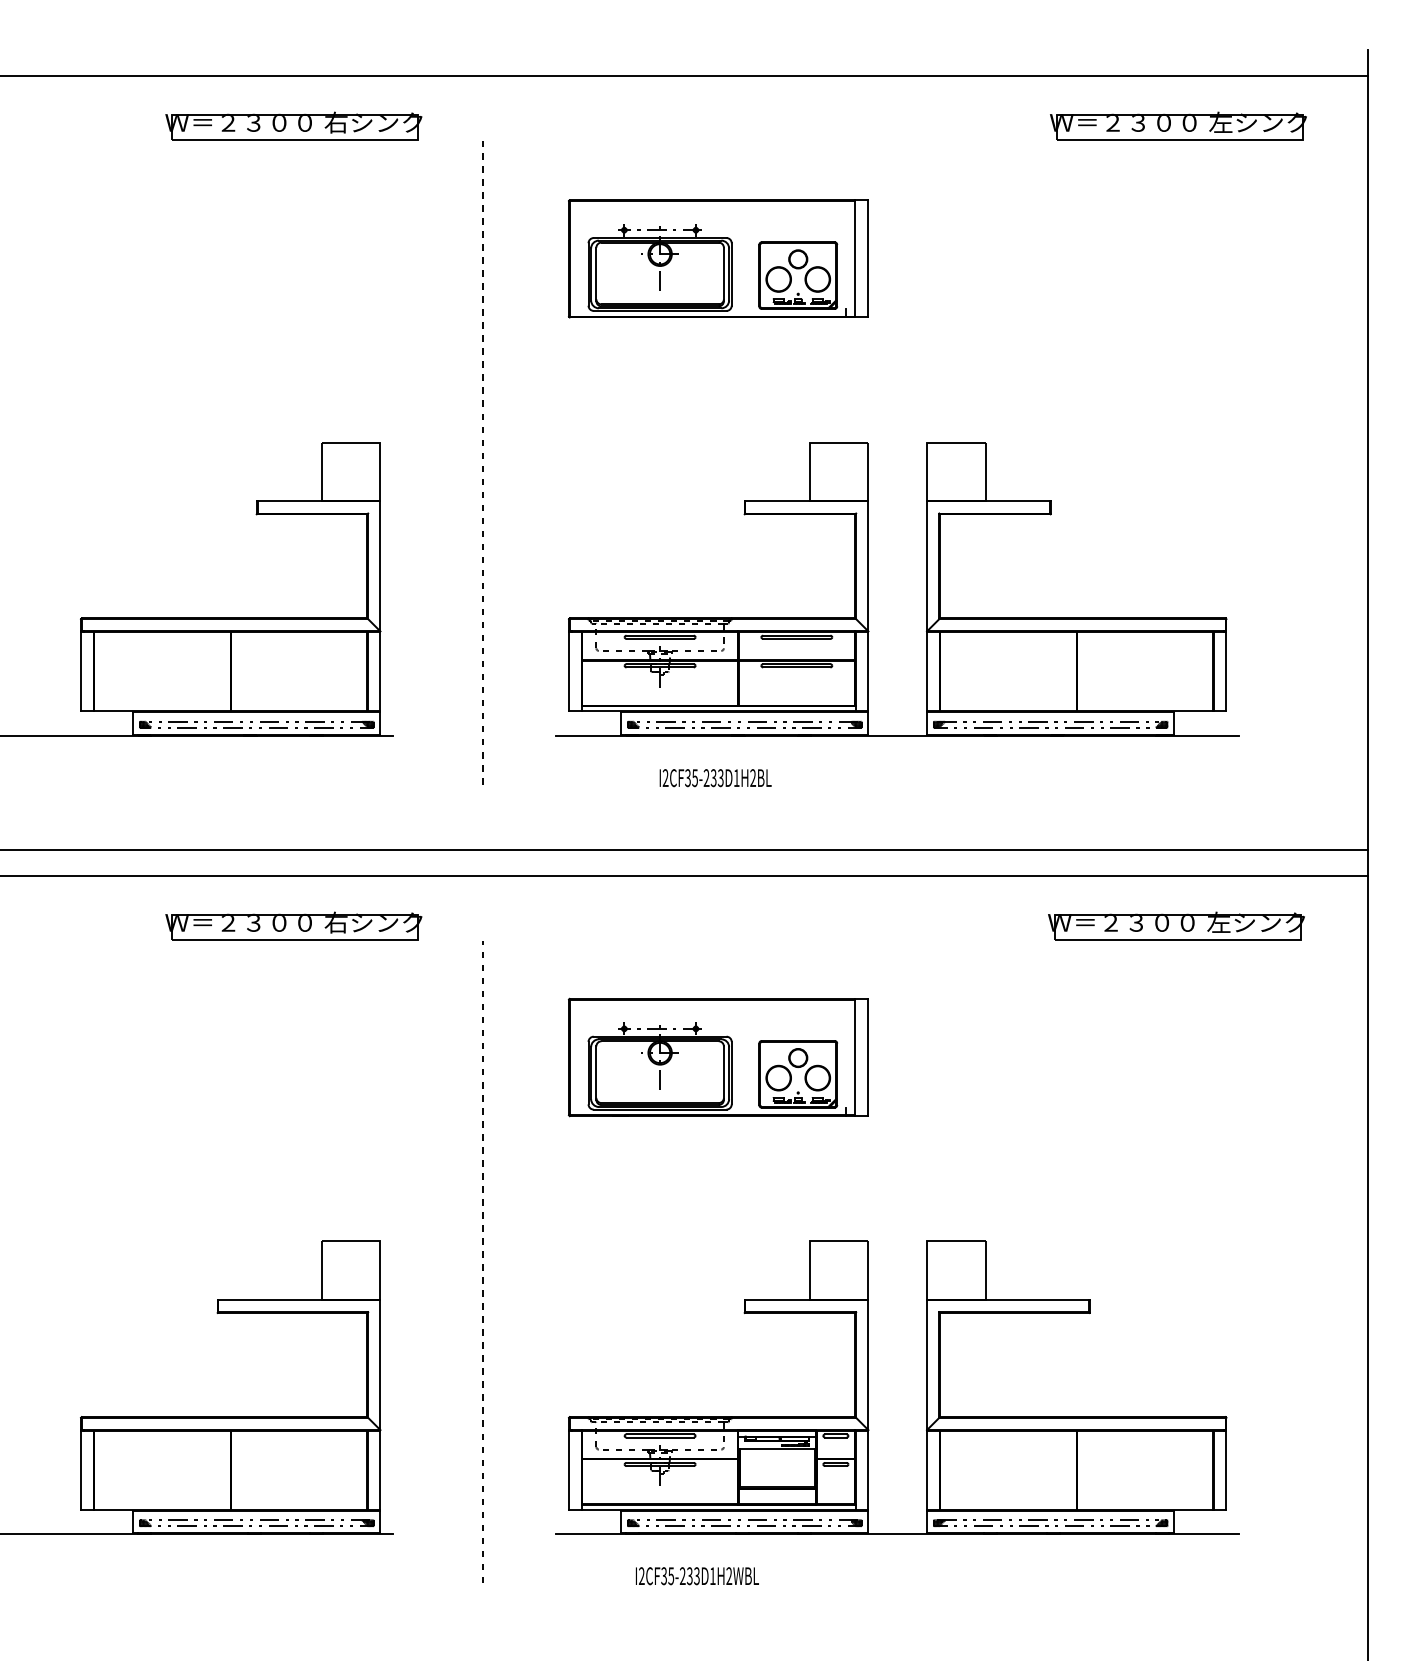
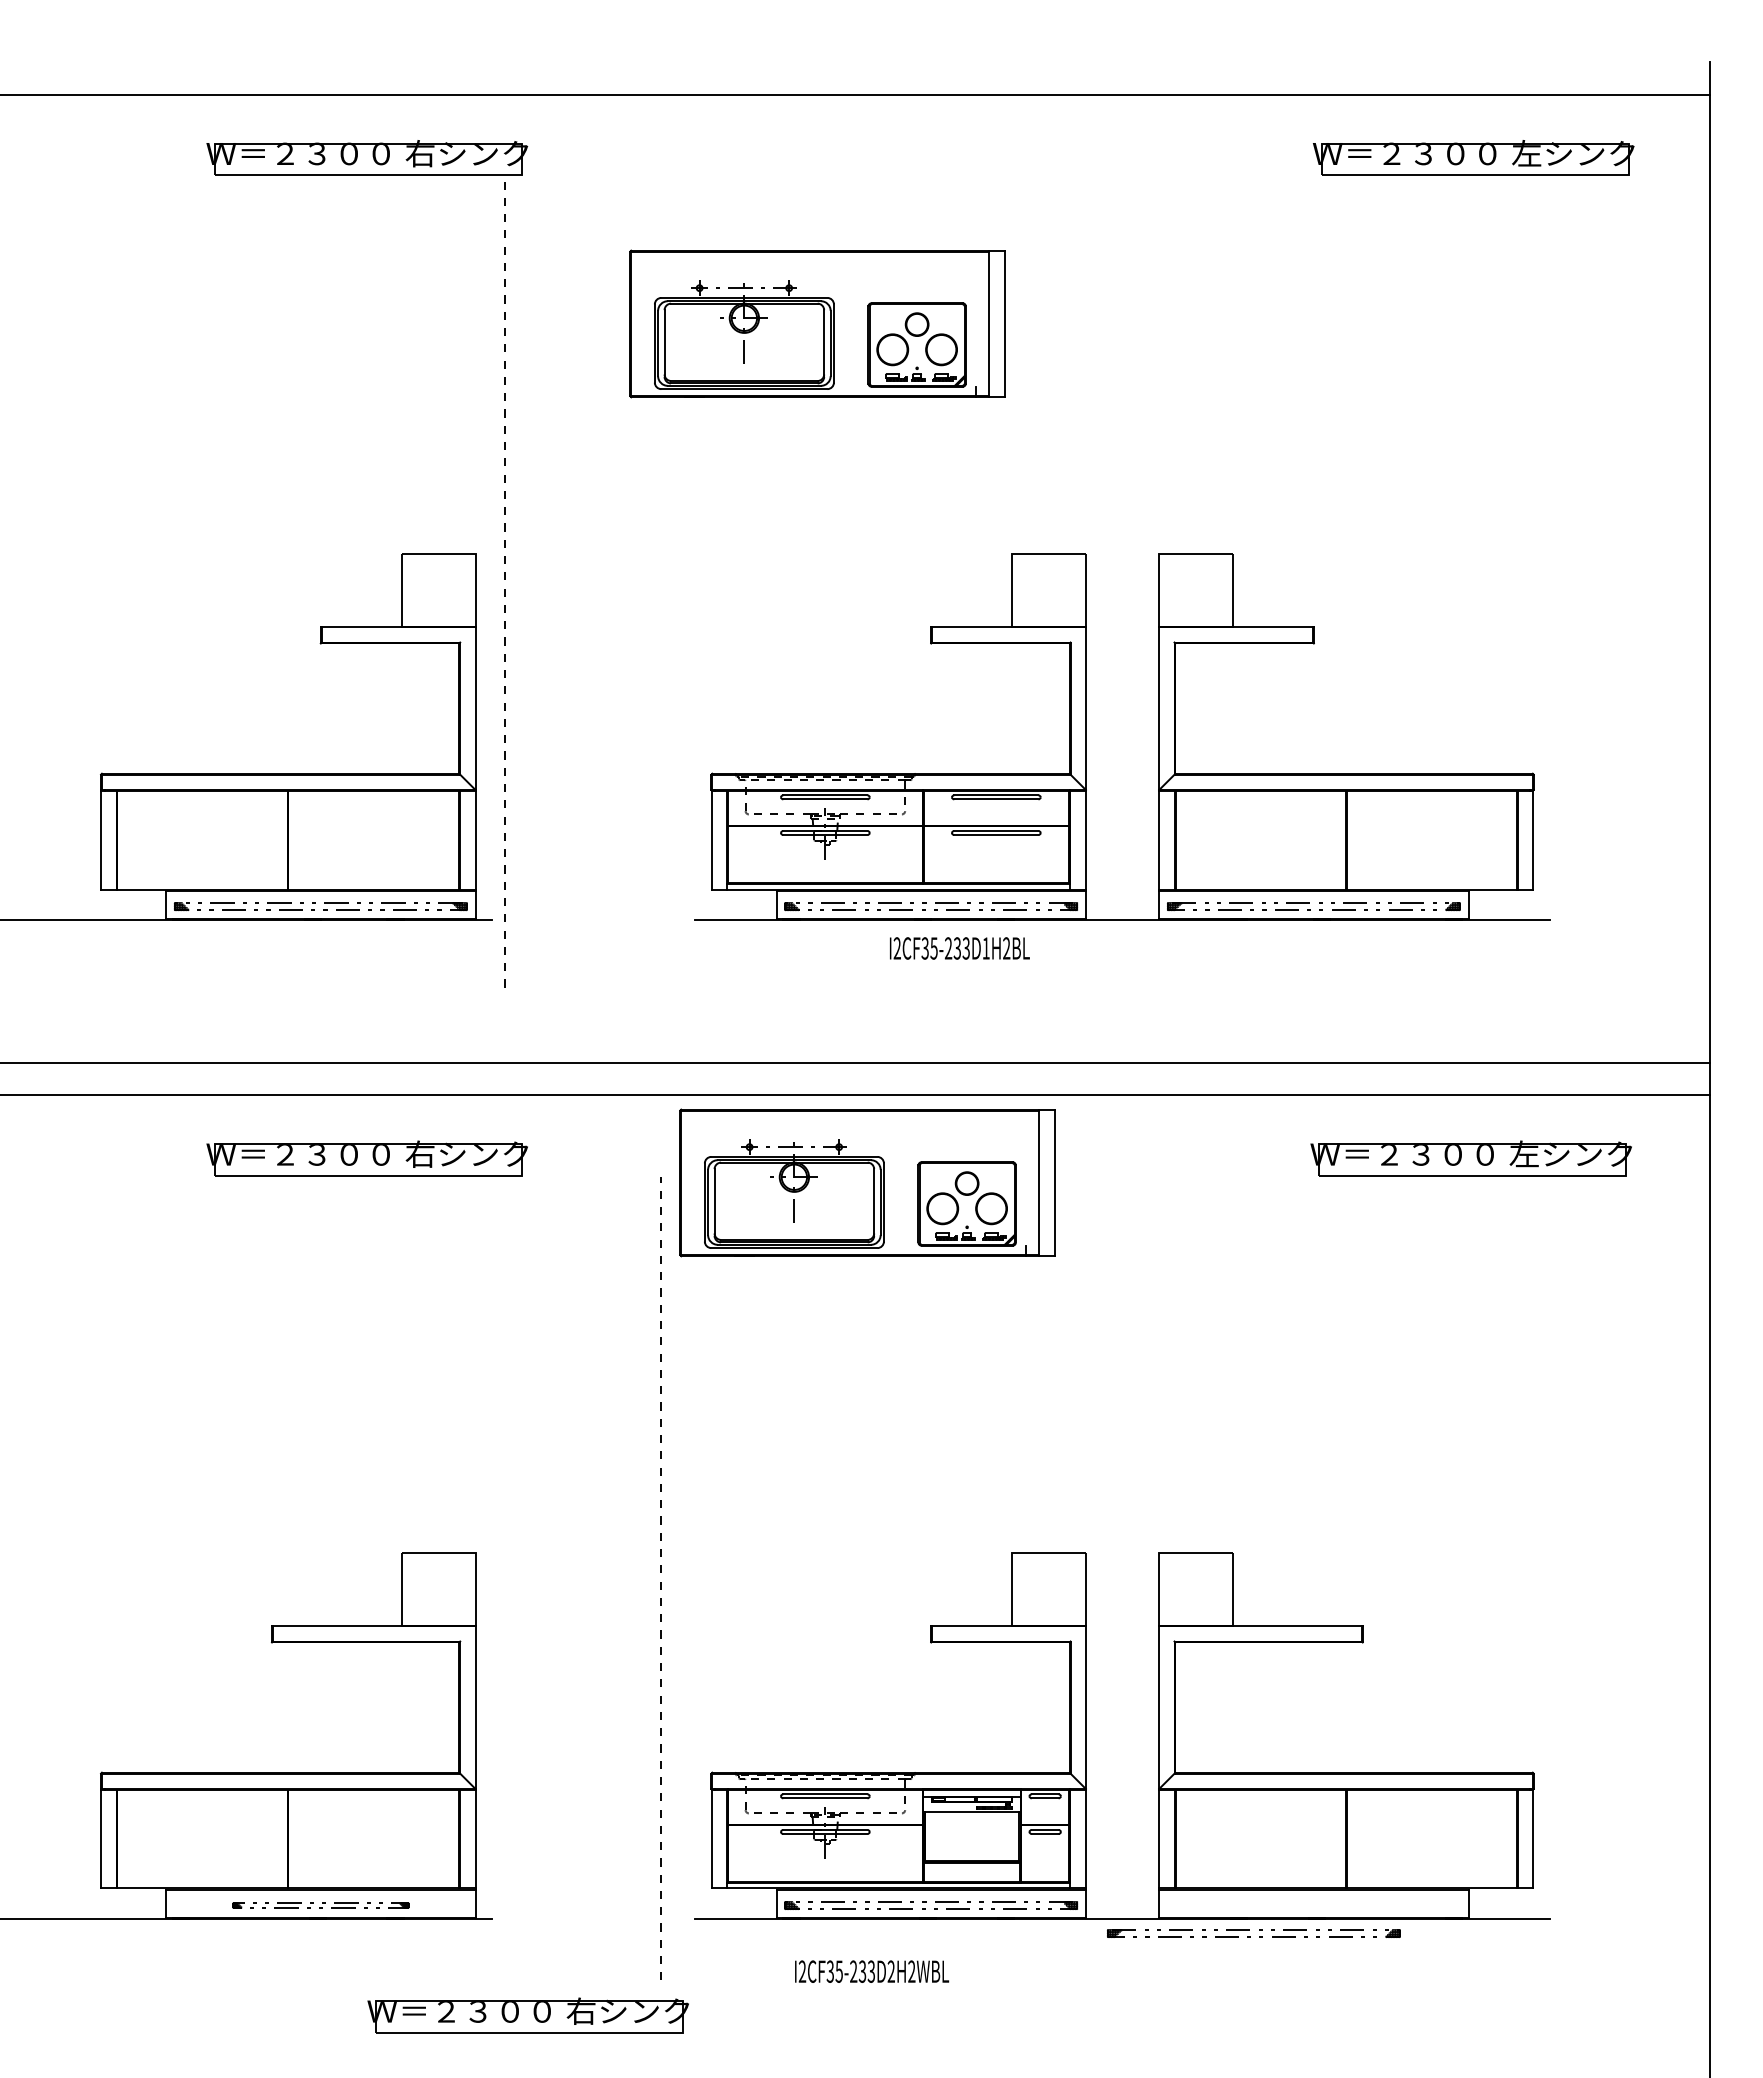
part: (718, 258) -> (817, 323), moved
line: (482, 458) -> (504, 579), moved
text: (715, 778) -> (959, 948), moved
part: (718, 1057) -> (867, 1182), moved
line: (482, 1265) -> (660, 1582), moved
part: (256, 1523) -> (320, 1905), size x0.6
part: (1050, 1523) -> (1253, 1933), moved
text: (712, 1576) -> (890, 1971), I2CF35-233D1H2WBL -> I2CF35-233D2H2WBL
part: (421, 1611) -> (527, 2015), added

